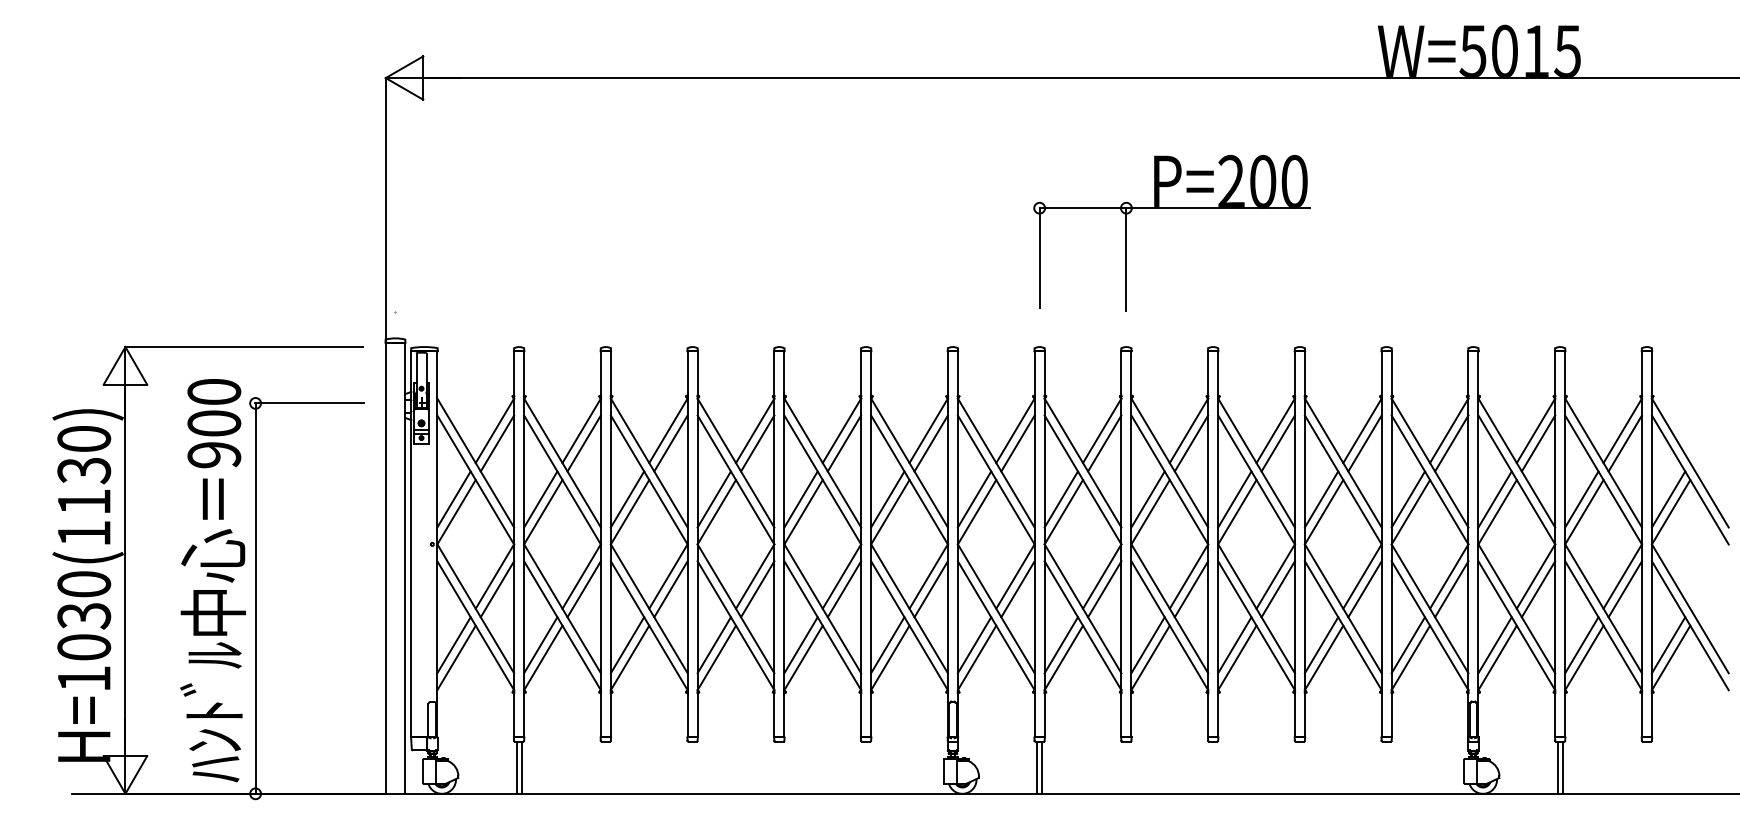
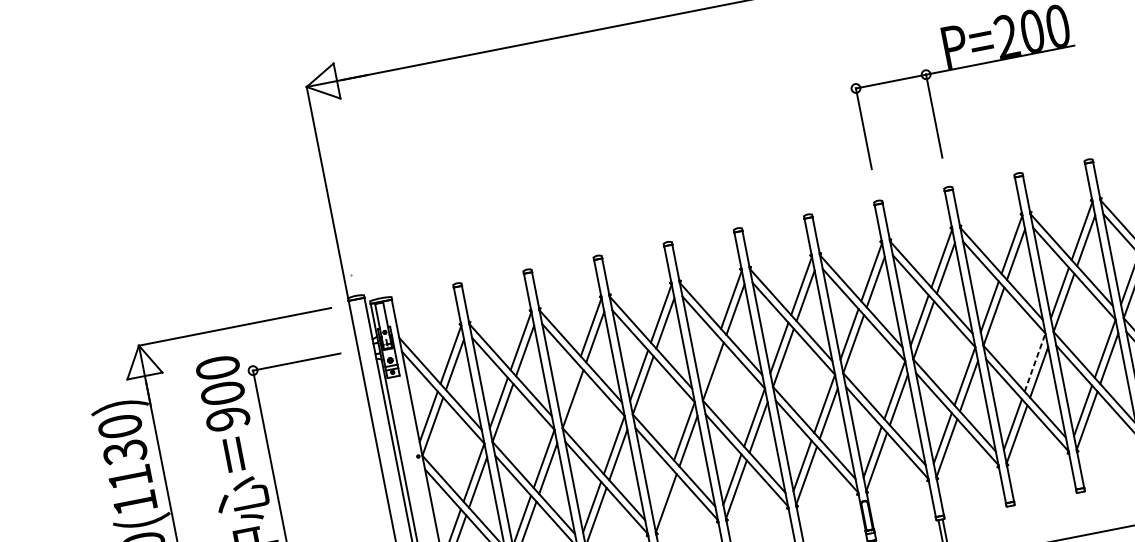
line: (627, 499) -> (568, 389), removed
line: (800, 499) -> (708, 361), removed
line: (1188, 576) -> (1034, 362), solid -> dashed
line: (713, 645) -> (661, 493), removed

